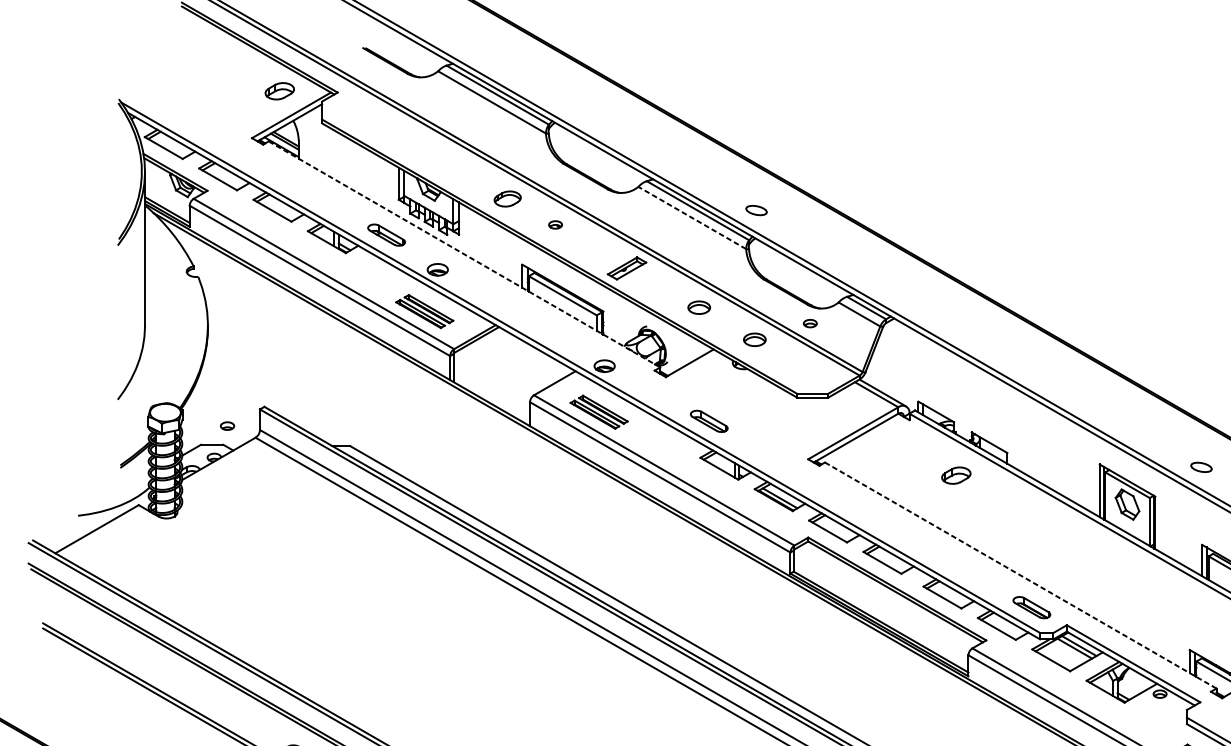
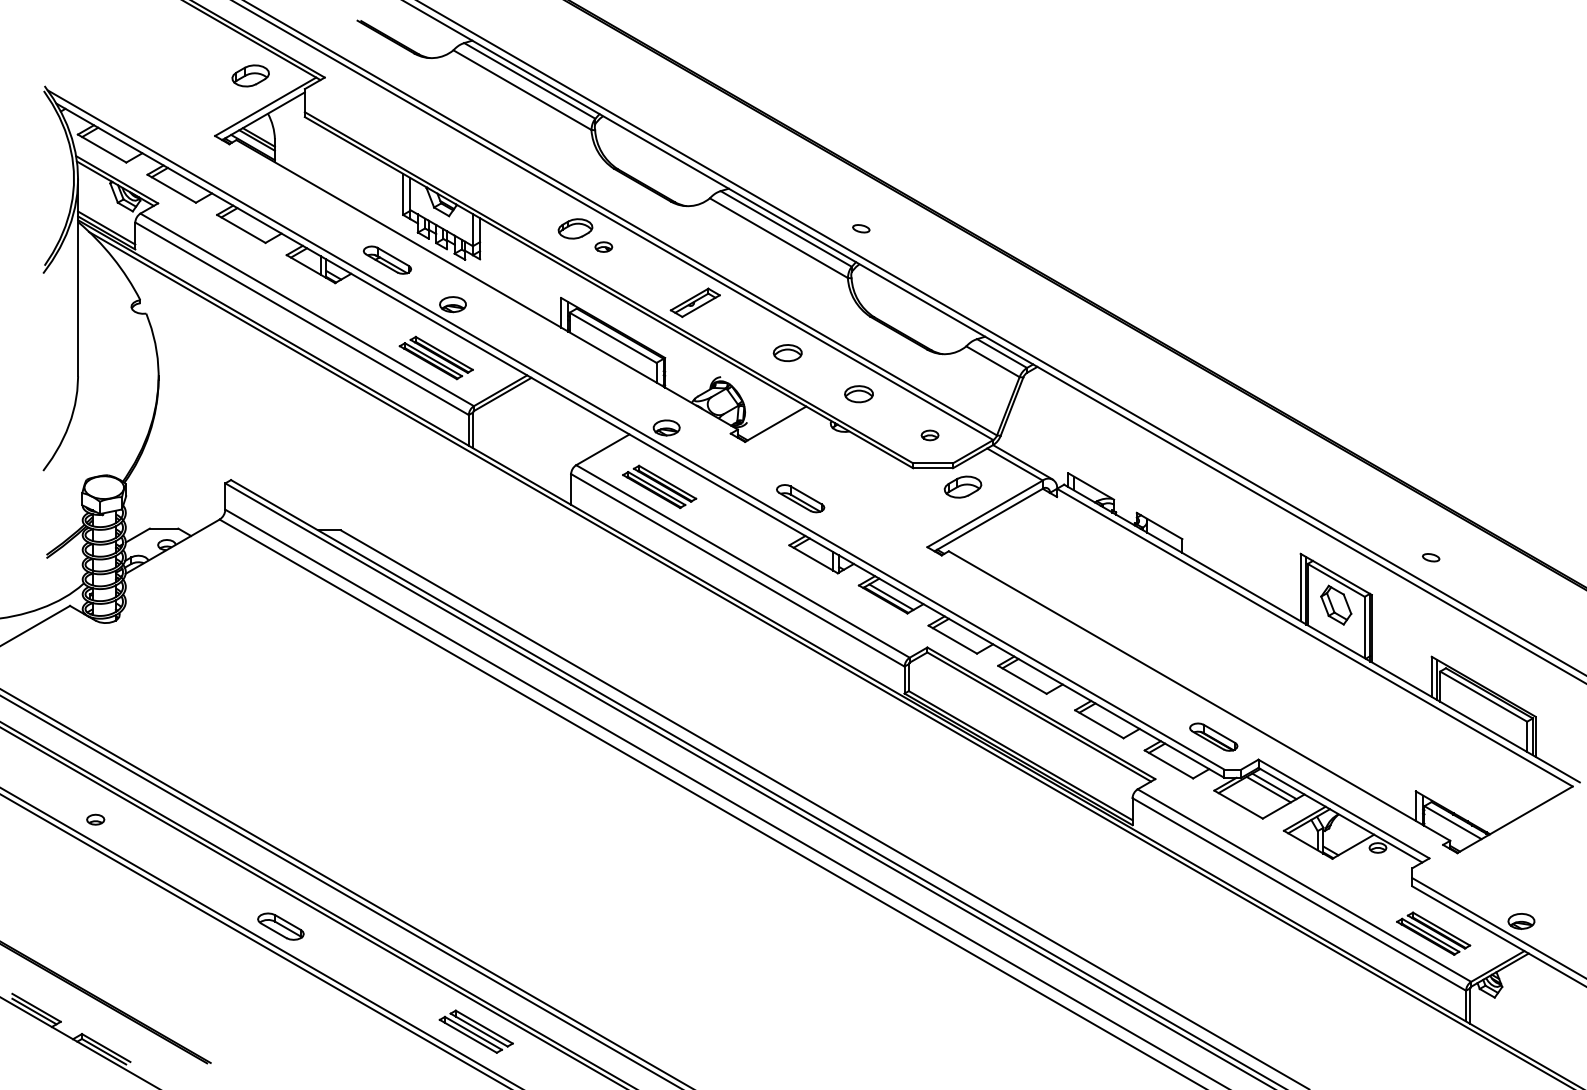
part: (507, 198) -> (575, 228), moved
part: (756, 210) -> (861, 228), size x0.62
line: (691, 218) -> (778, 238), dashed -> solid
line: (464, 254) -> (487, 284), dashed -> solid
part: (809, 323) -> (929, 435), moved
part: (227, 425) -> (95, 819), moved
part: (1201, 467) -> (1431, 557), size x0.62
part: (955, 475) -> (962, 486), moved
line: (1020, 575) -> (1199, 696), dashed -> solid

